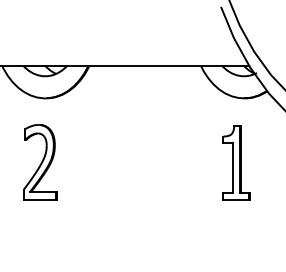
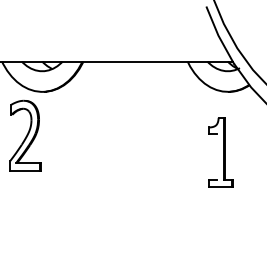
part: (40, 162) -> (25, 135), moved
line: (232, 167) -> (217, 156), removed

